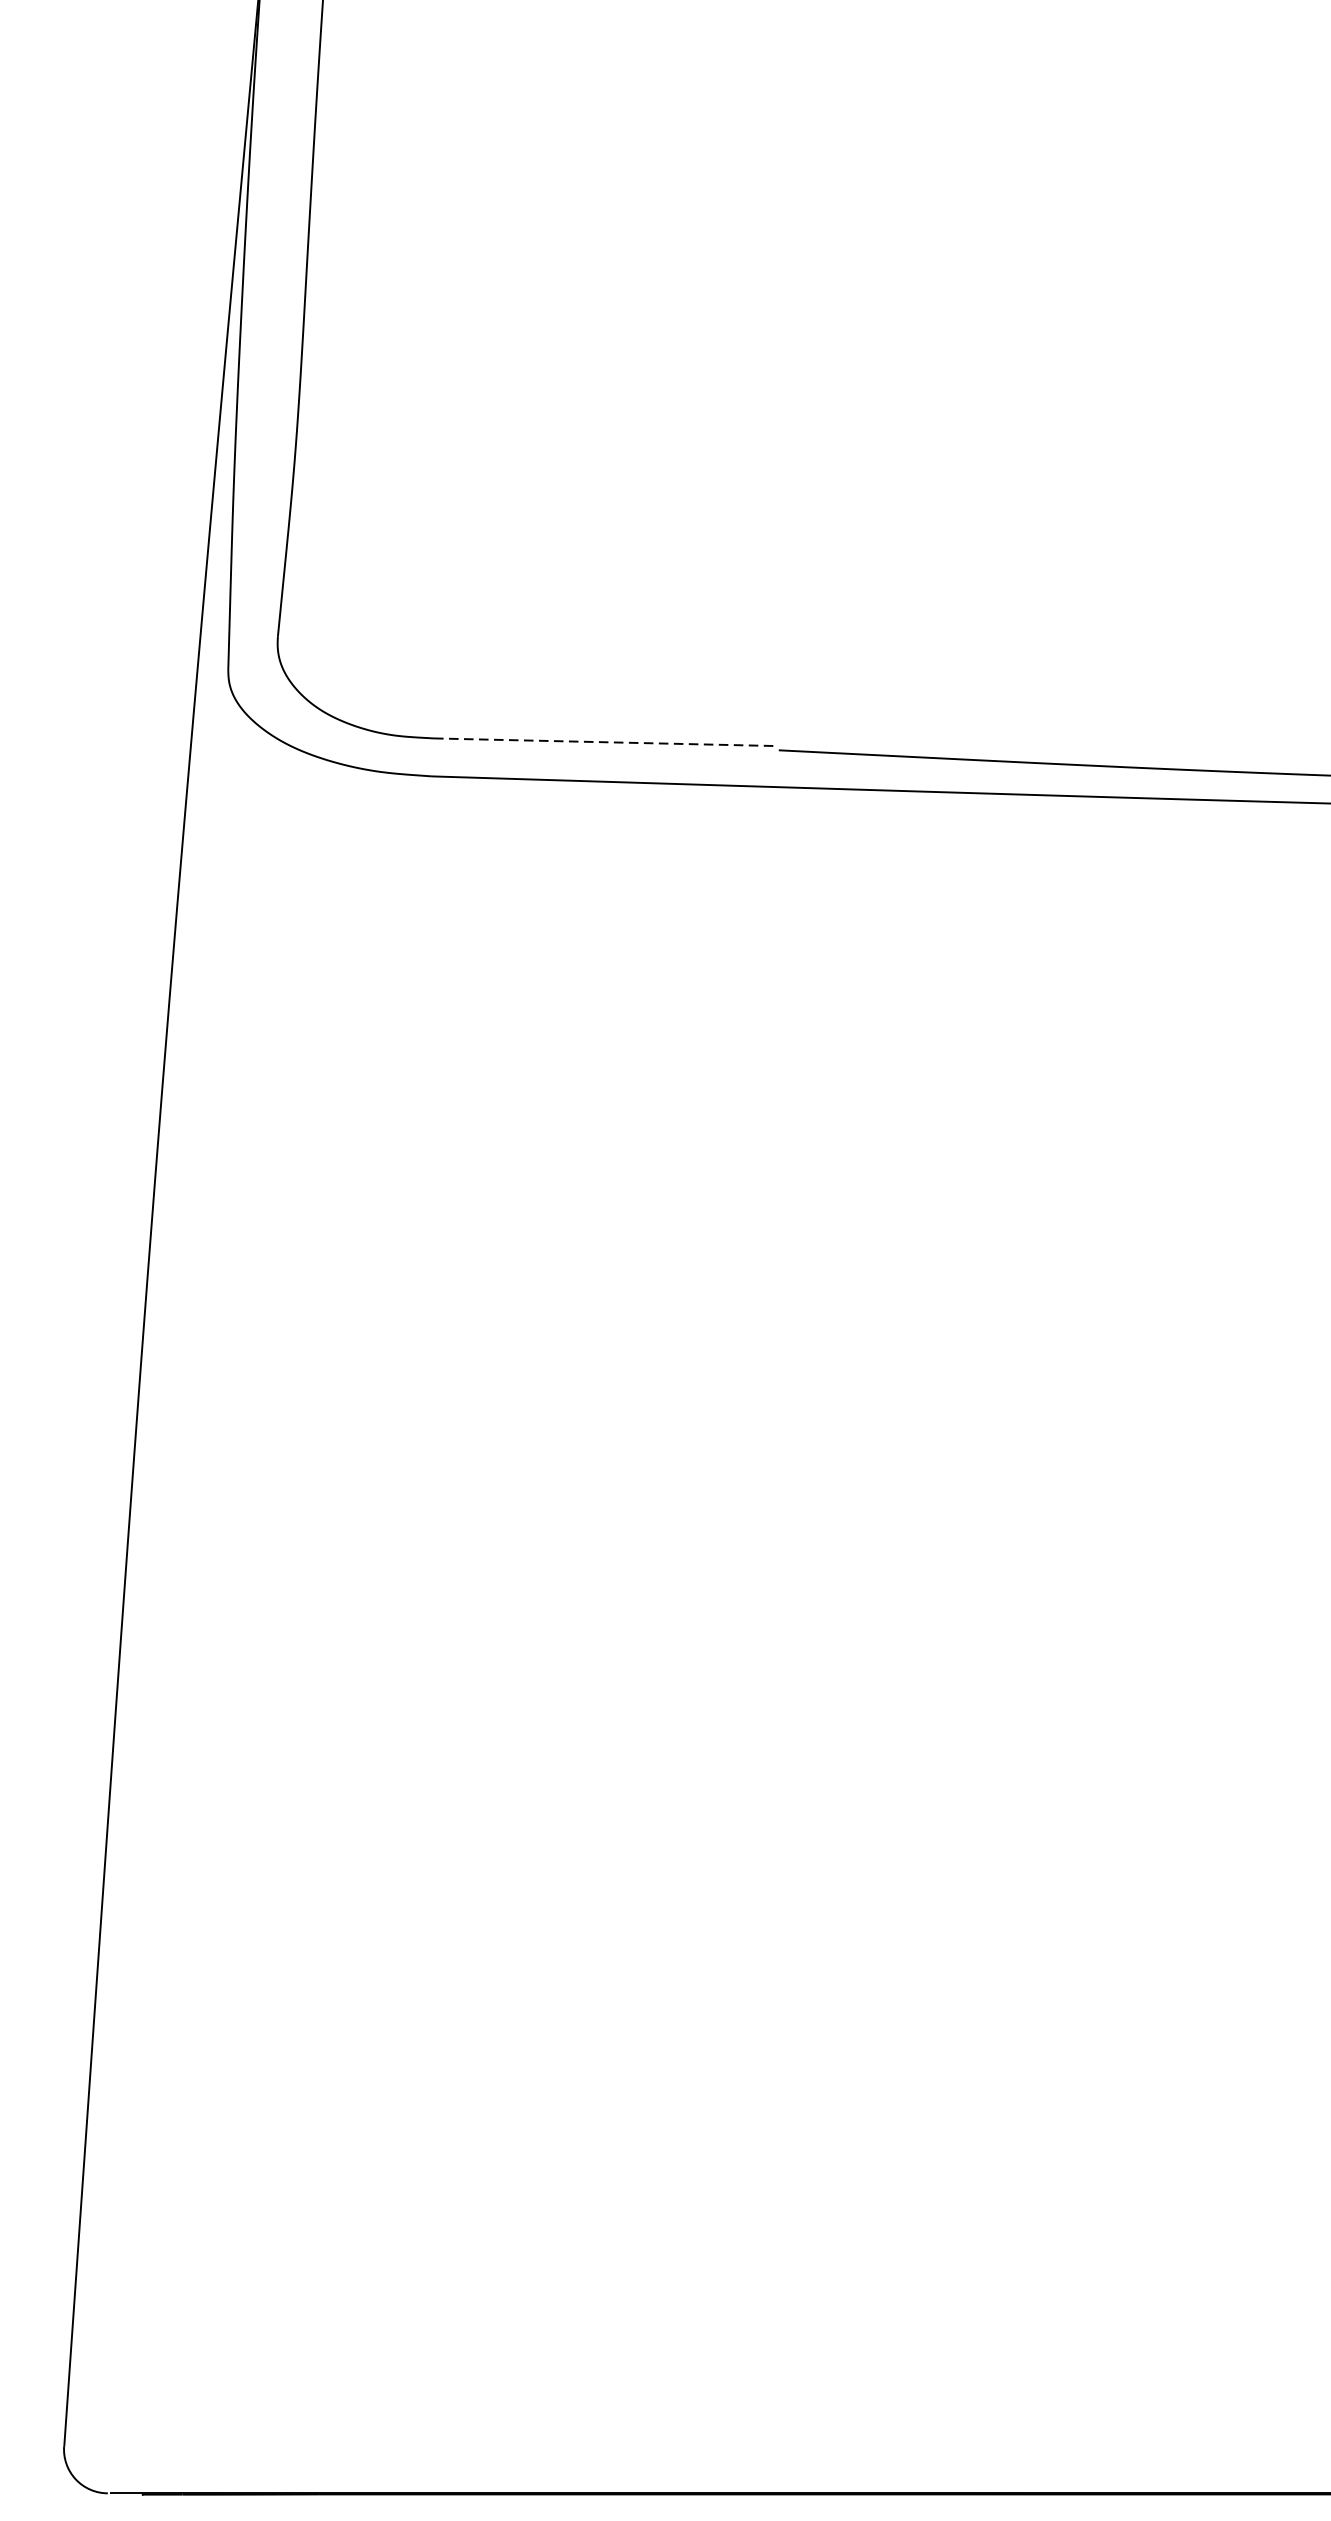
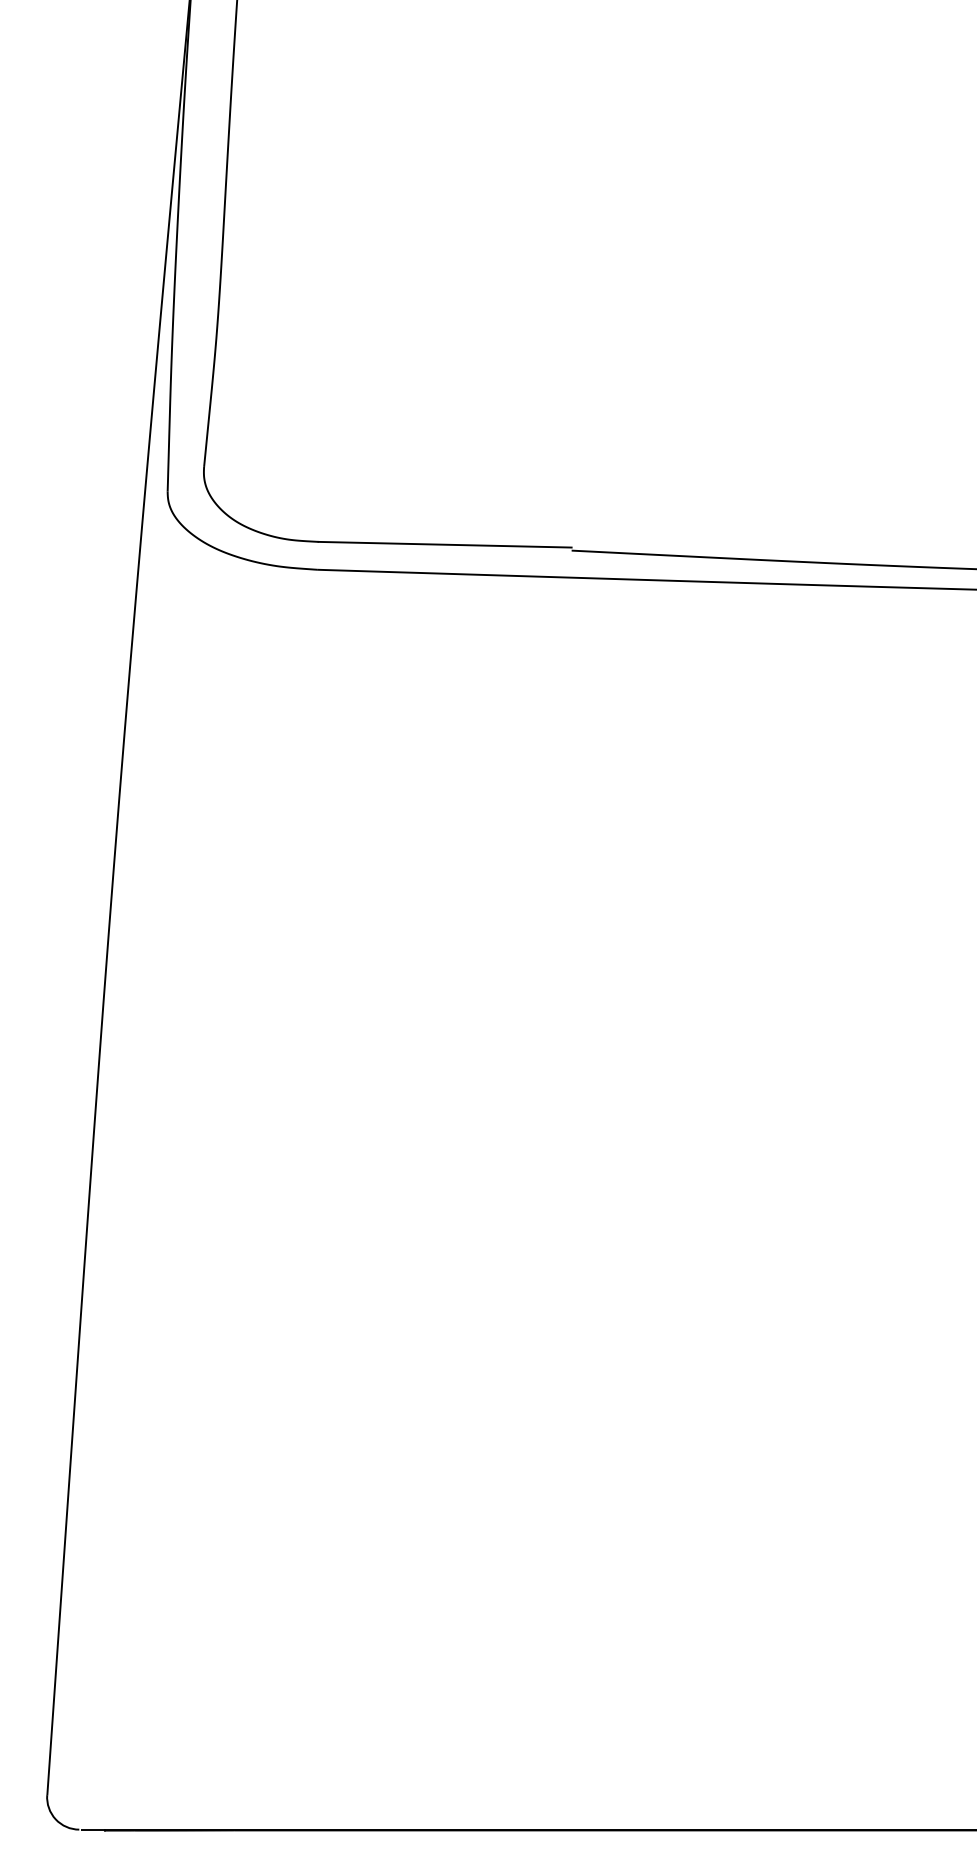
line: (606, 741) -> (445, 544), dashed -> solid

